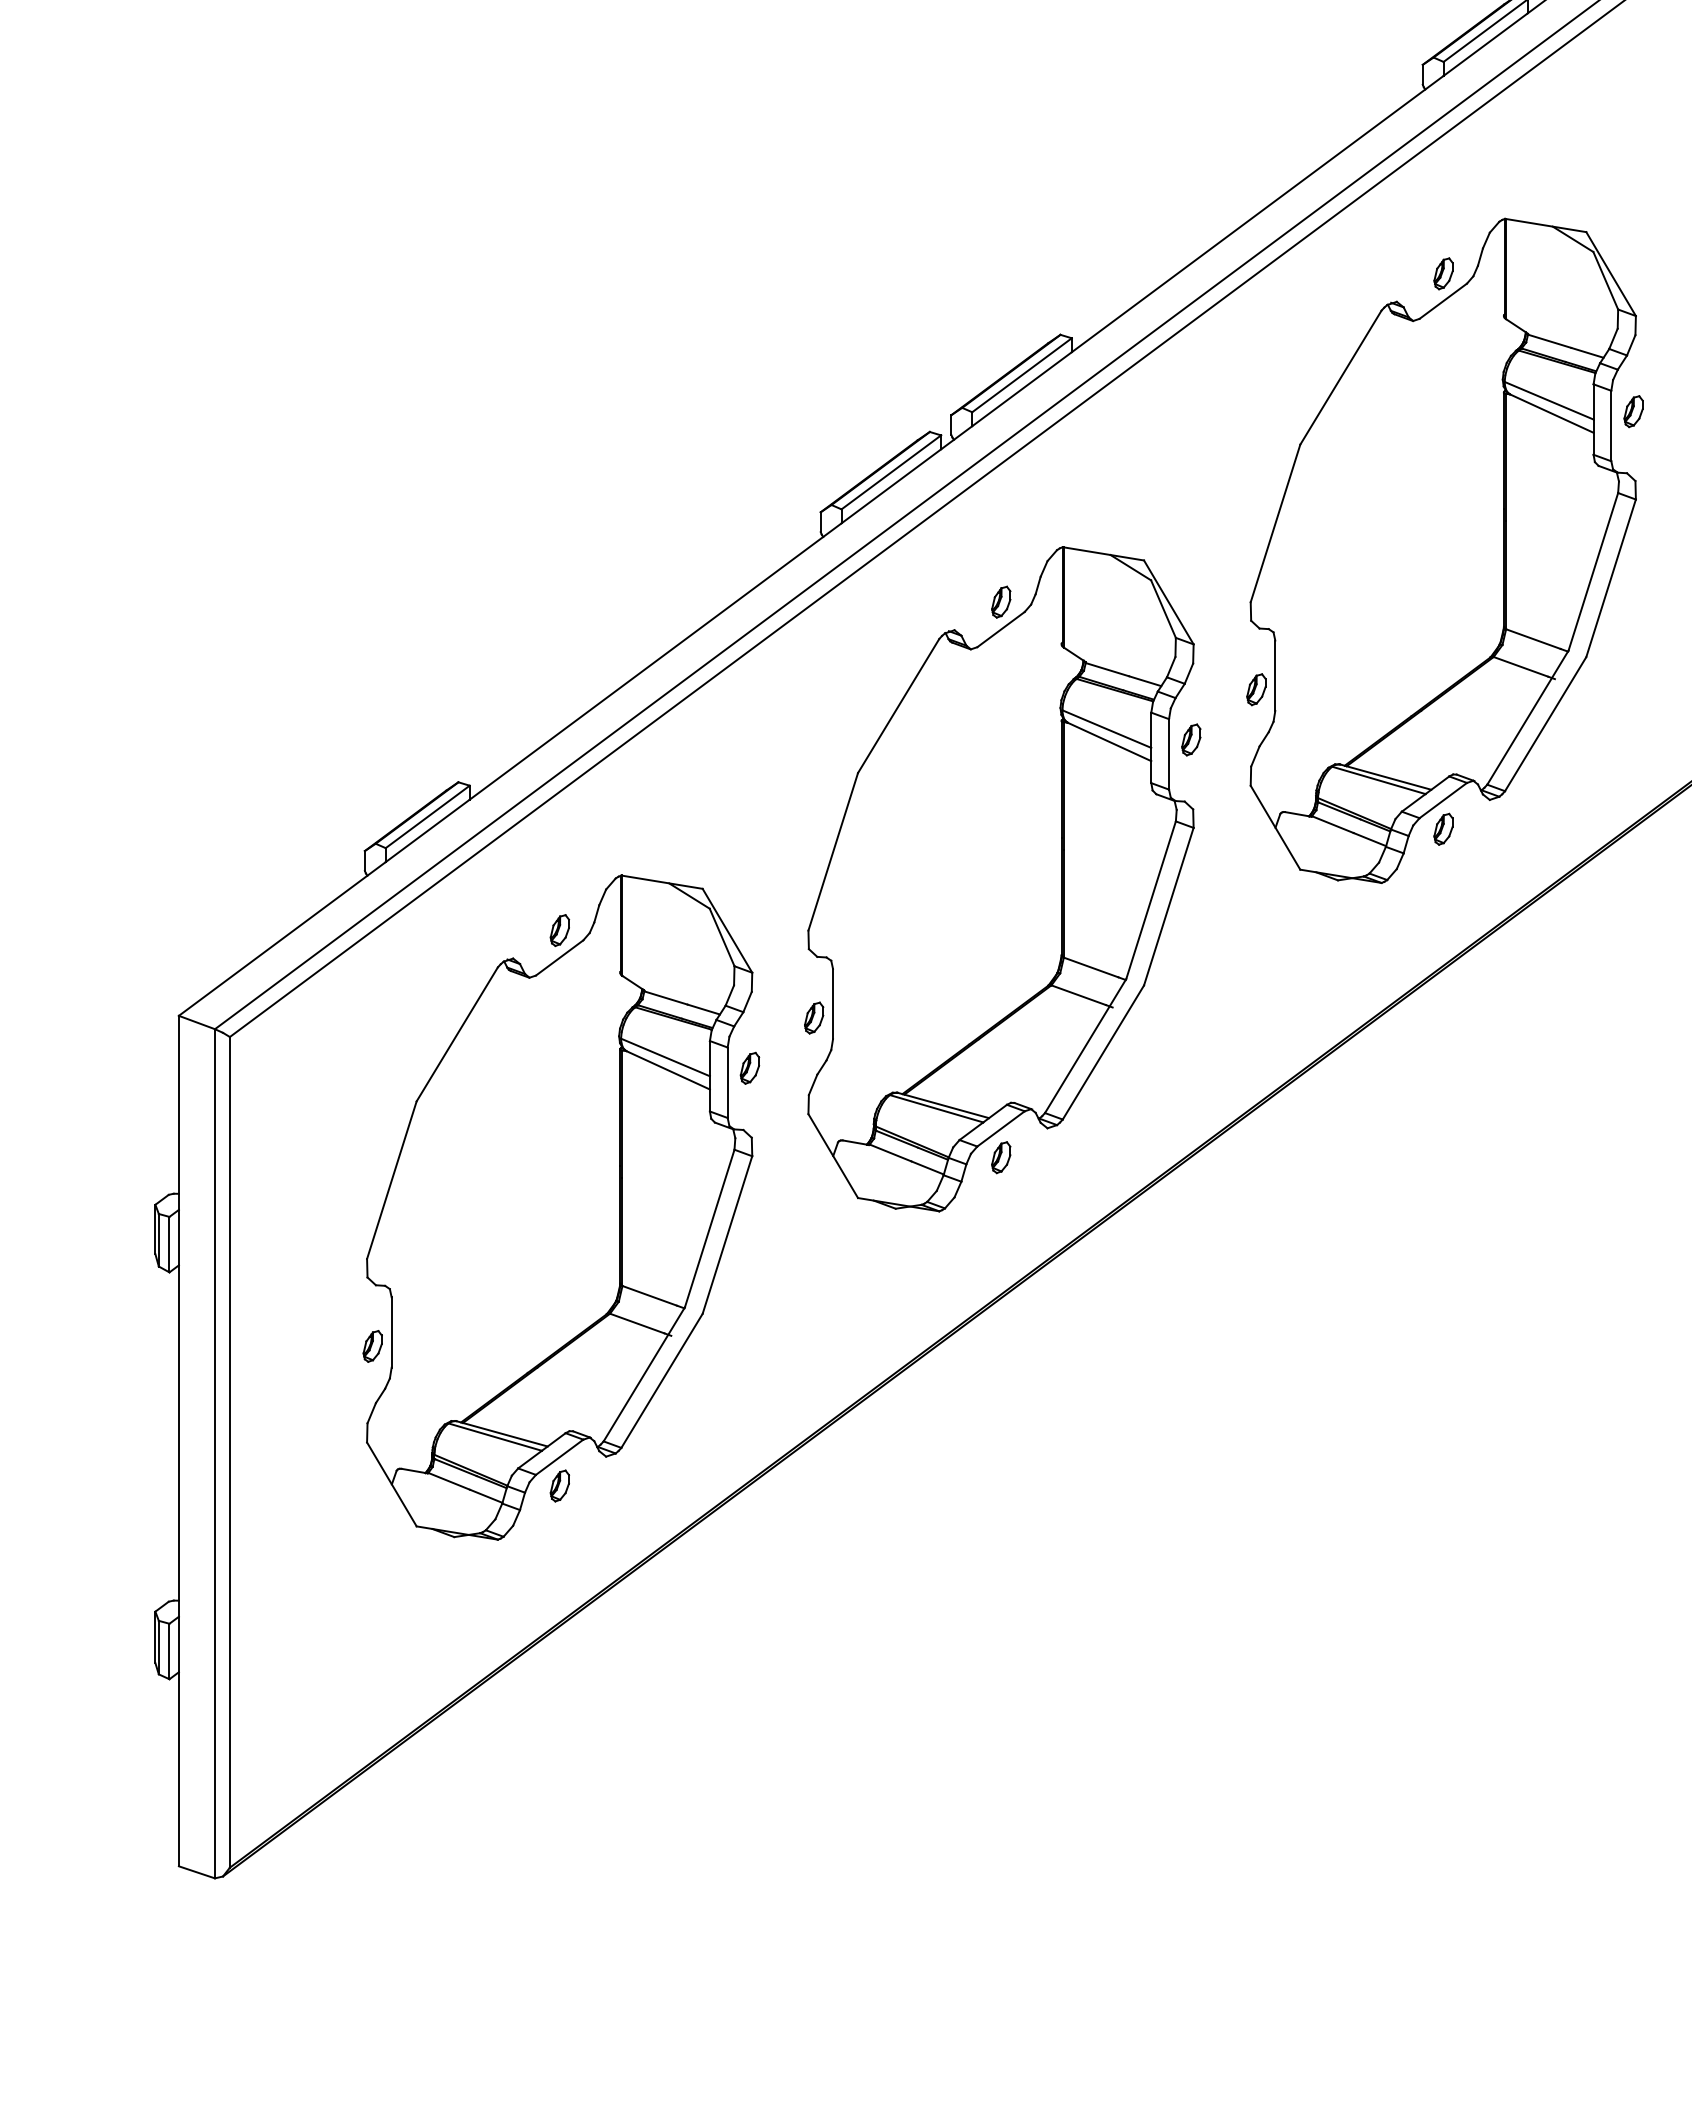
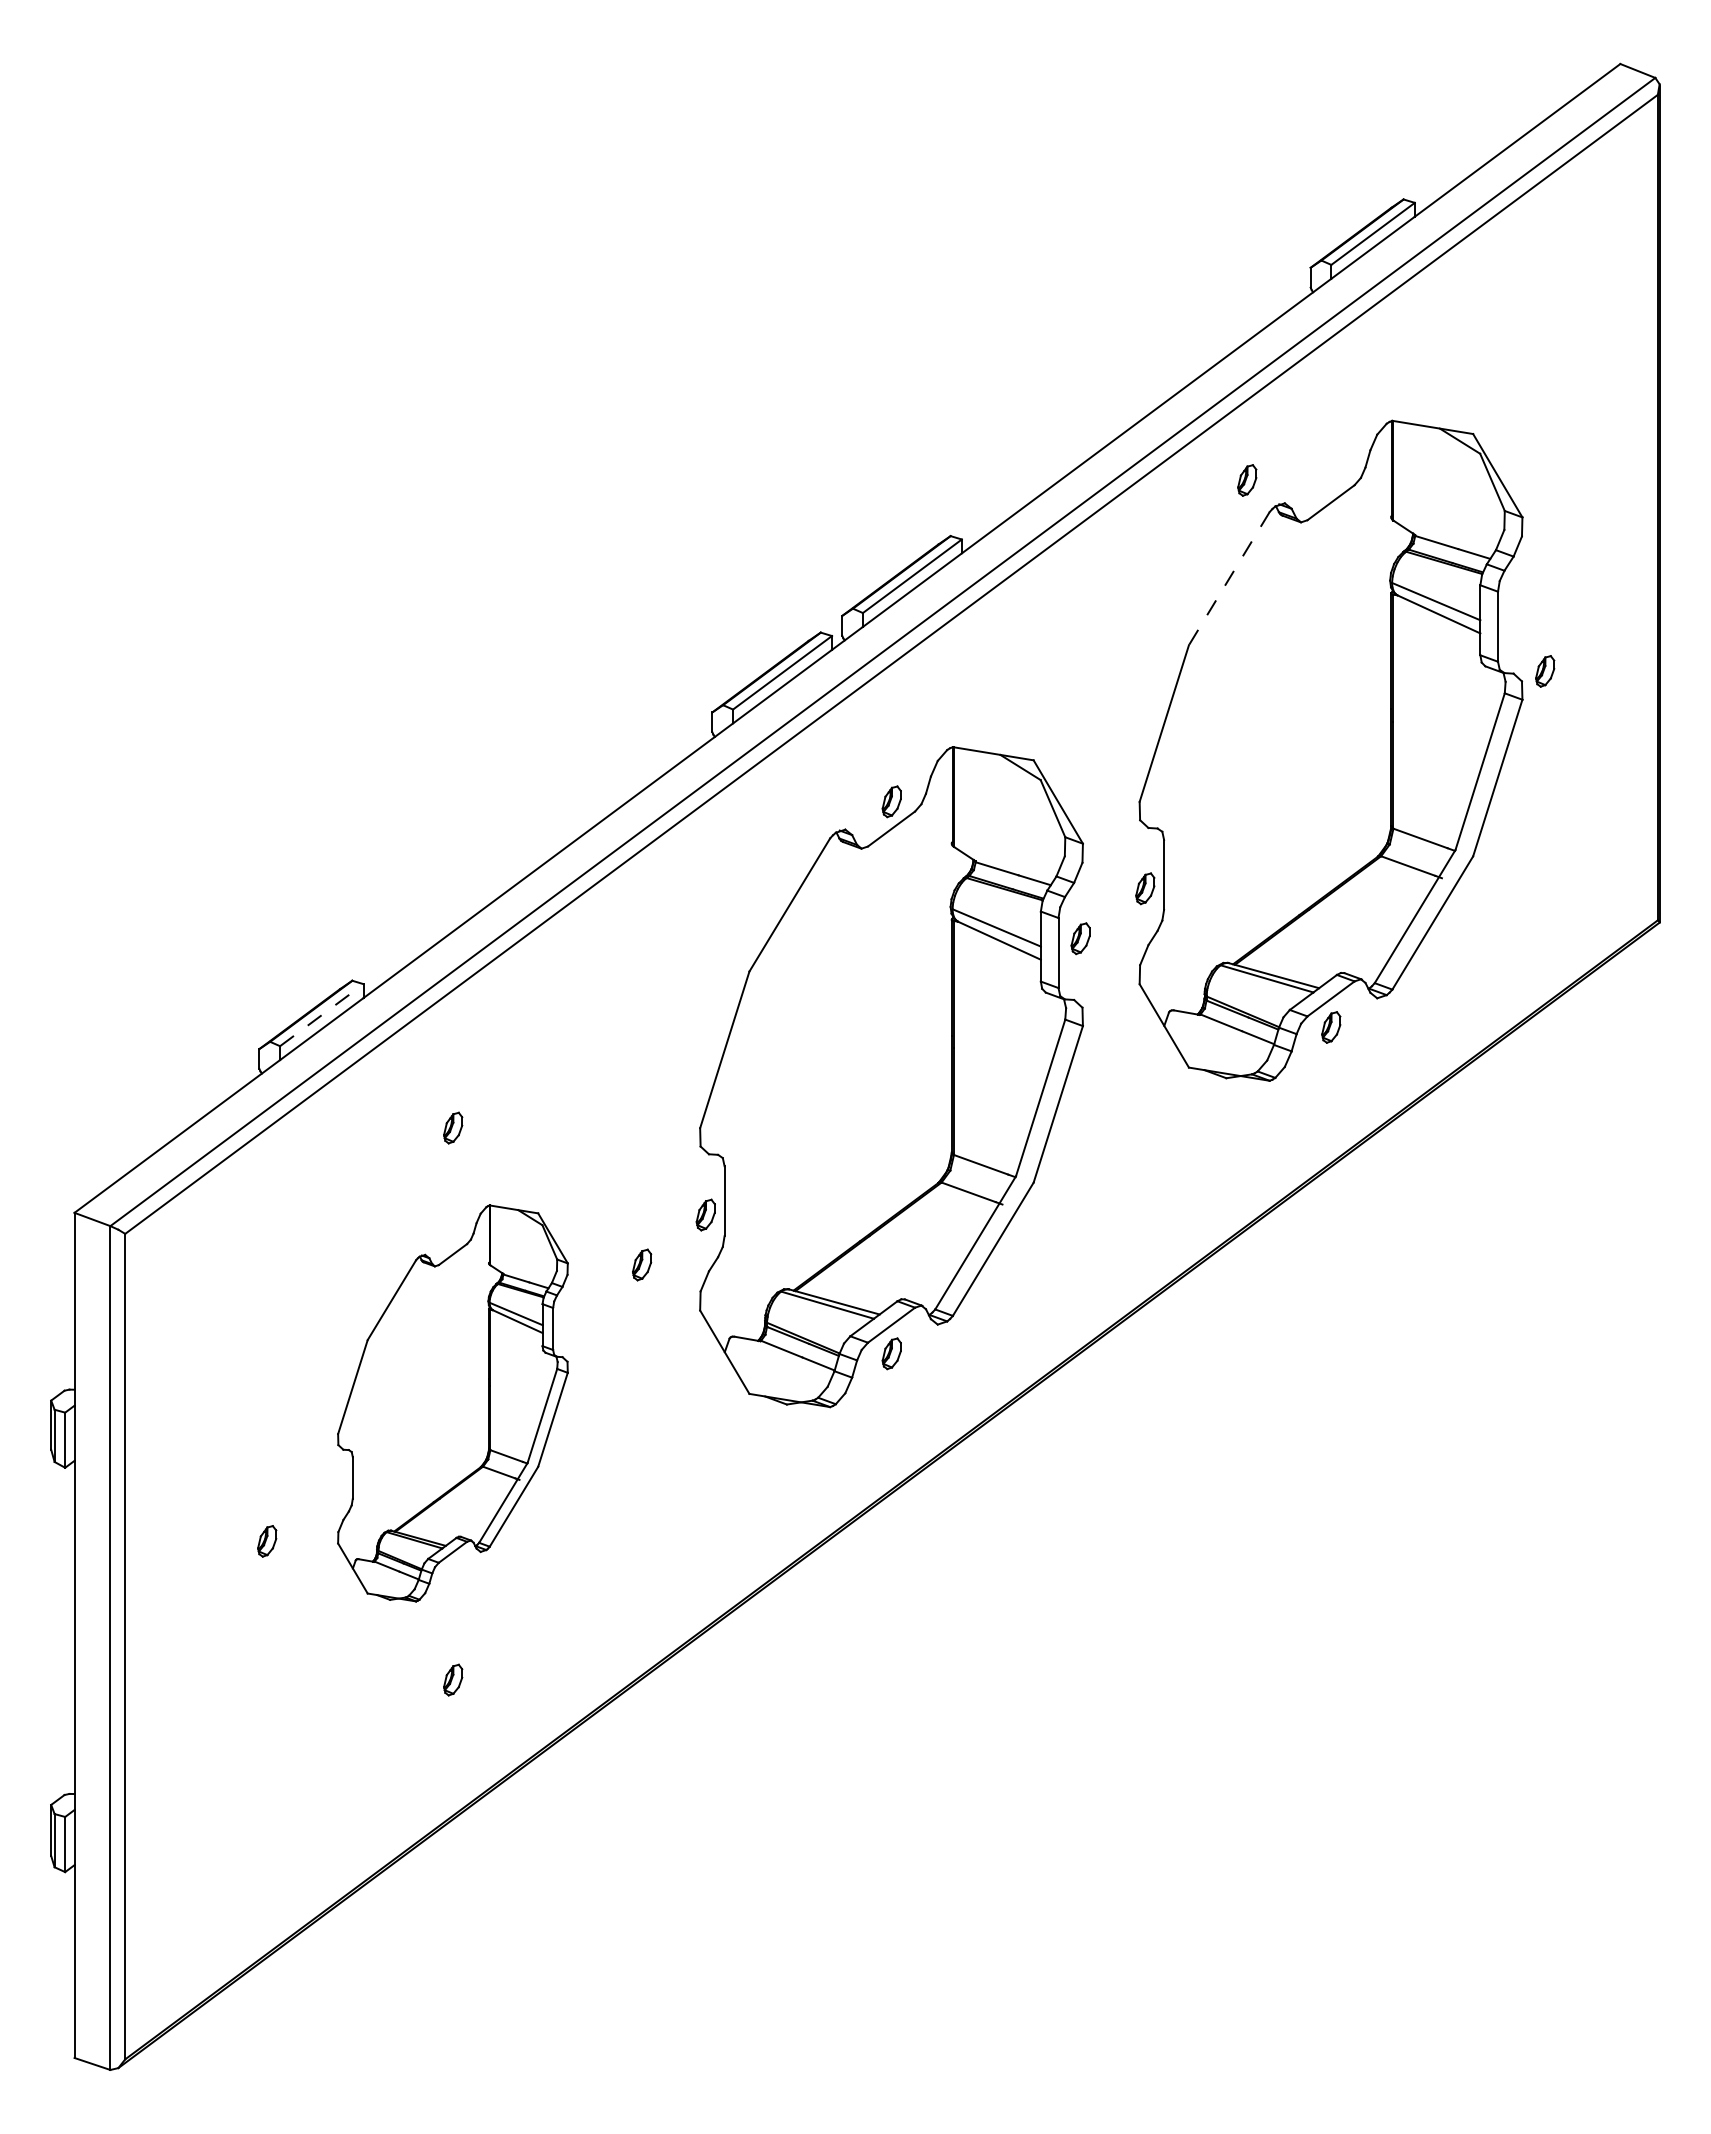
part: (1443, 273) -> (1247, 480), moved
line: (1341, 377) -> (1229, 578), solid -> dashed
part: (1633, 411) -> (1545, 671), moved
line: (428, 816) -> (322, 1014), solid -> dashed
part: (559, 1207) -> (452, 1403), size x0.6

